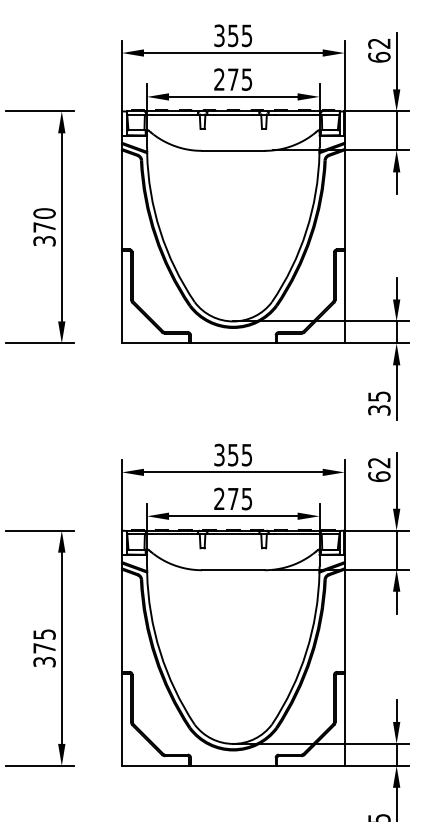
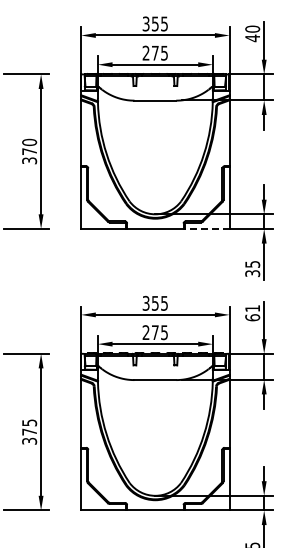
text: (379, 50) -> (252, 33), 62 -> 40
line: (310, 342) -> (206, 228), solid -> dashed
text: (379, 462) -> (252, 308), 62 -> 61

